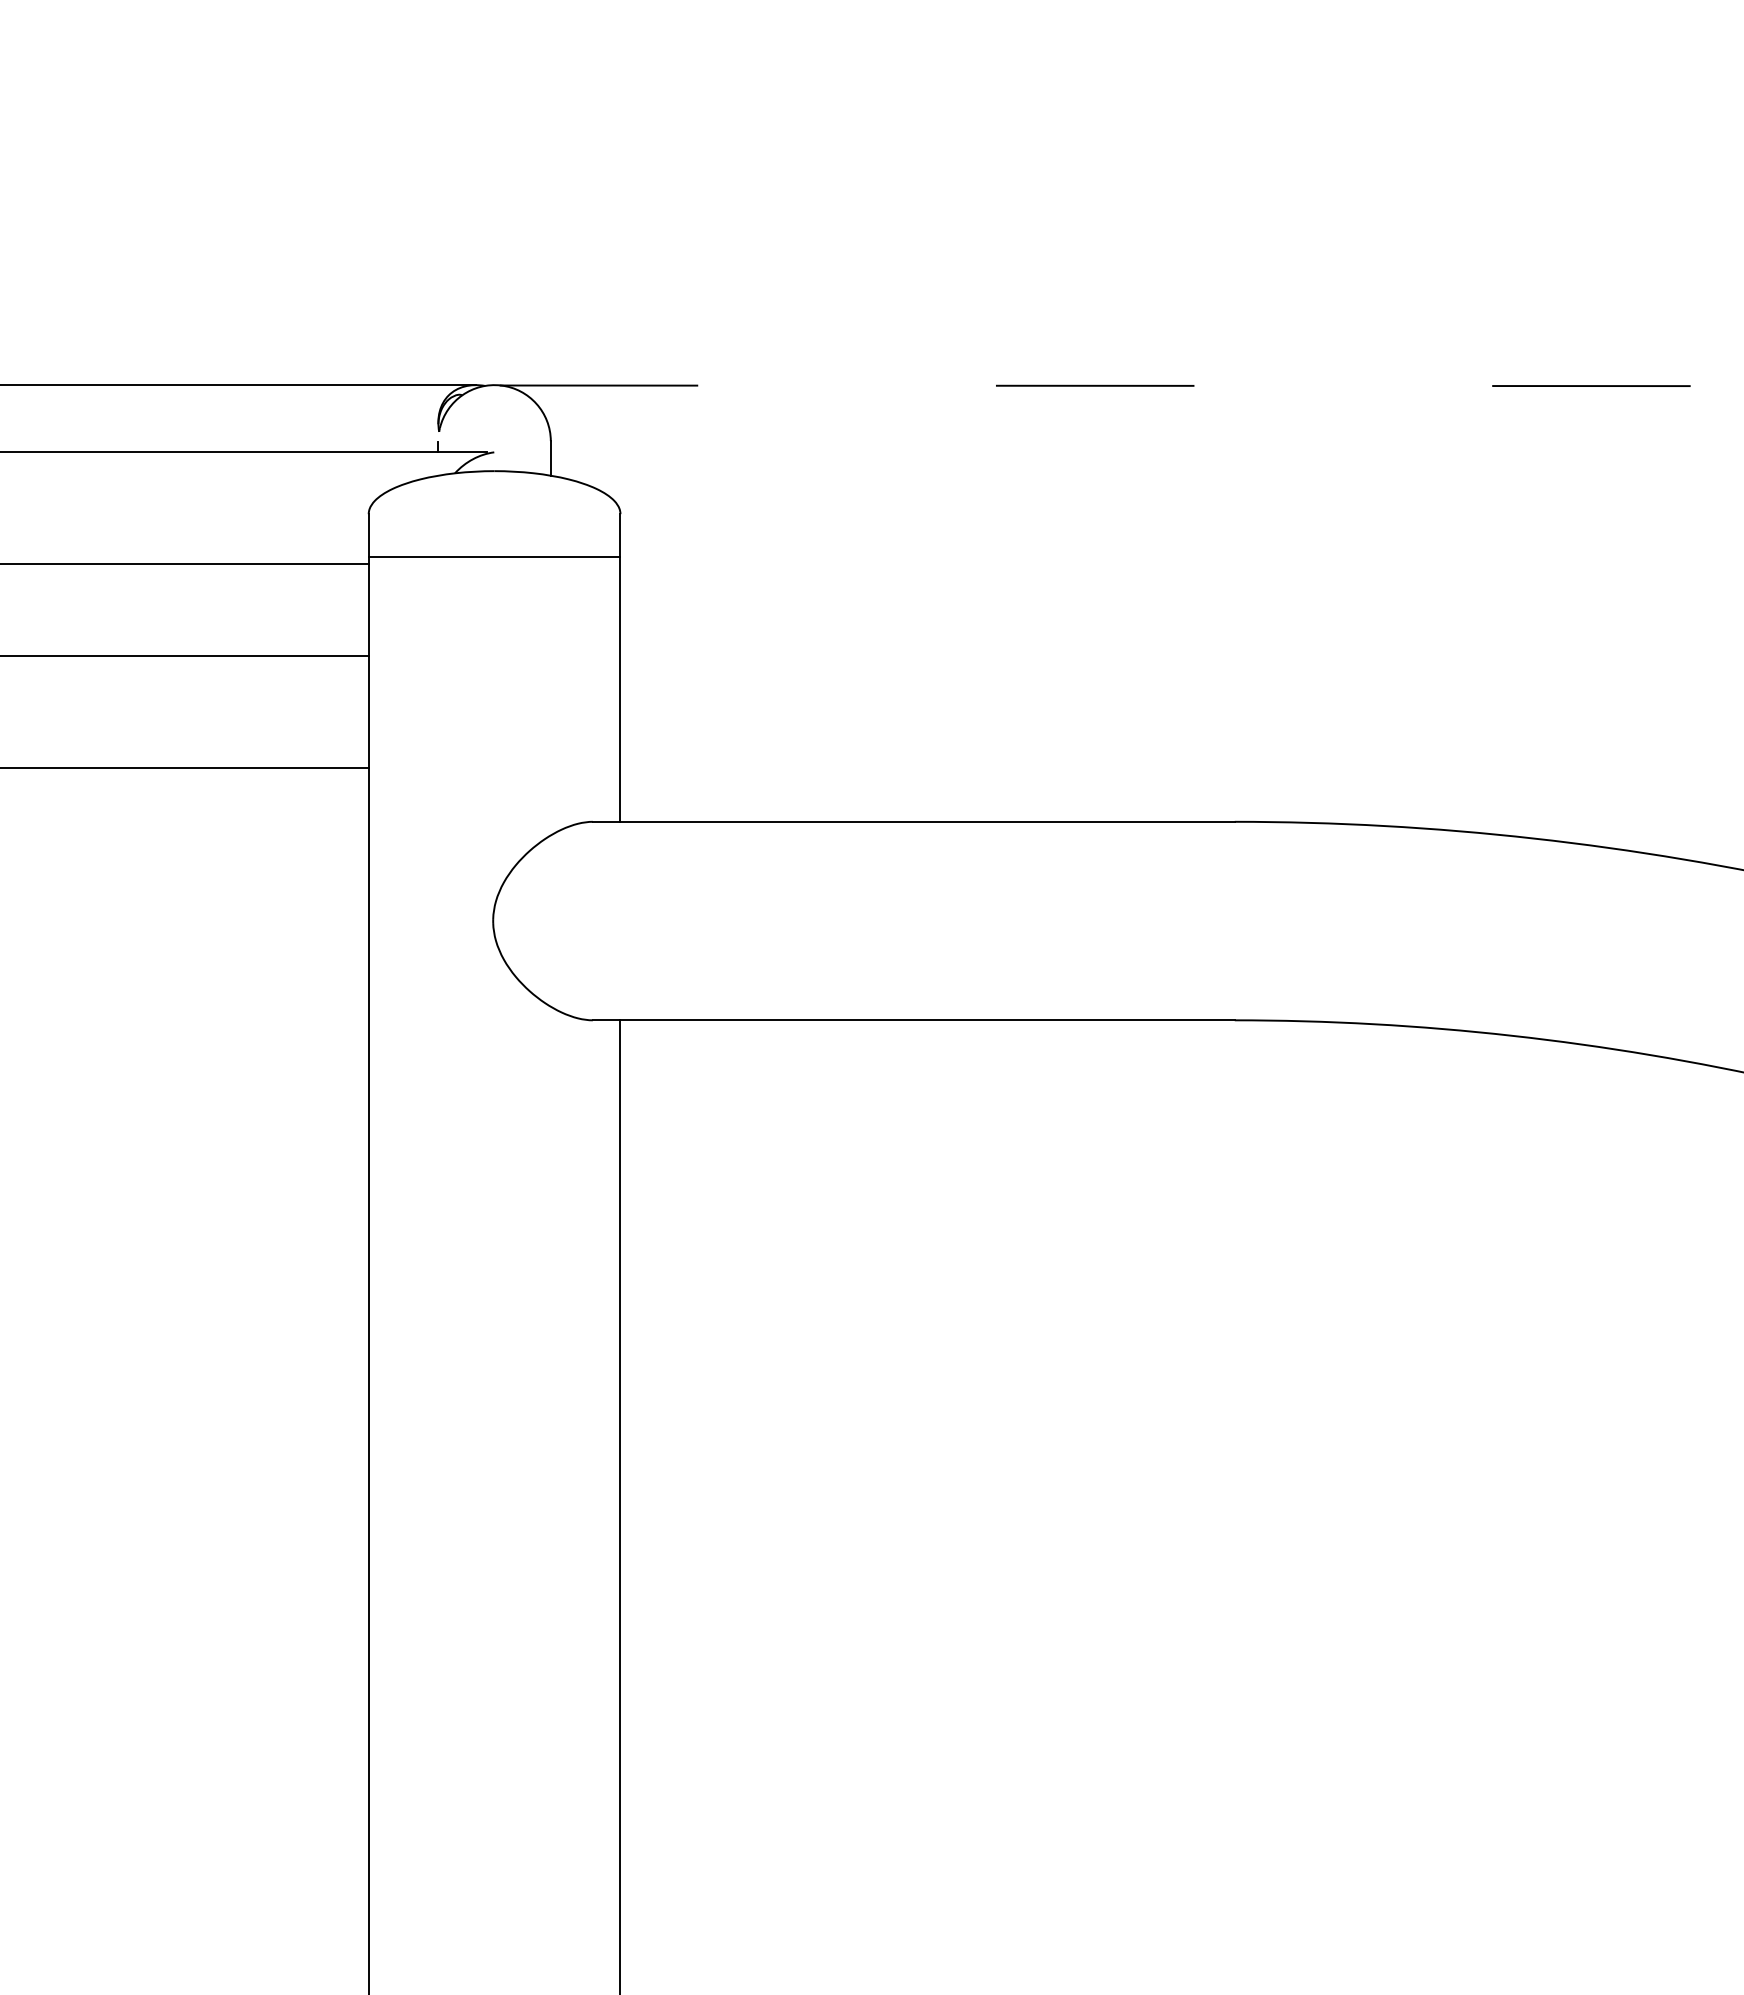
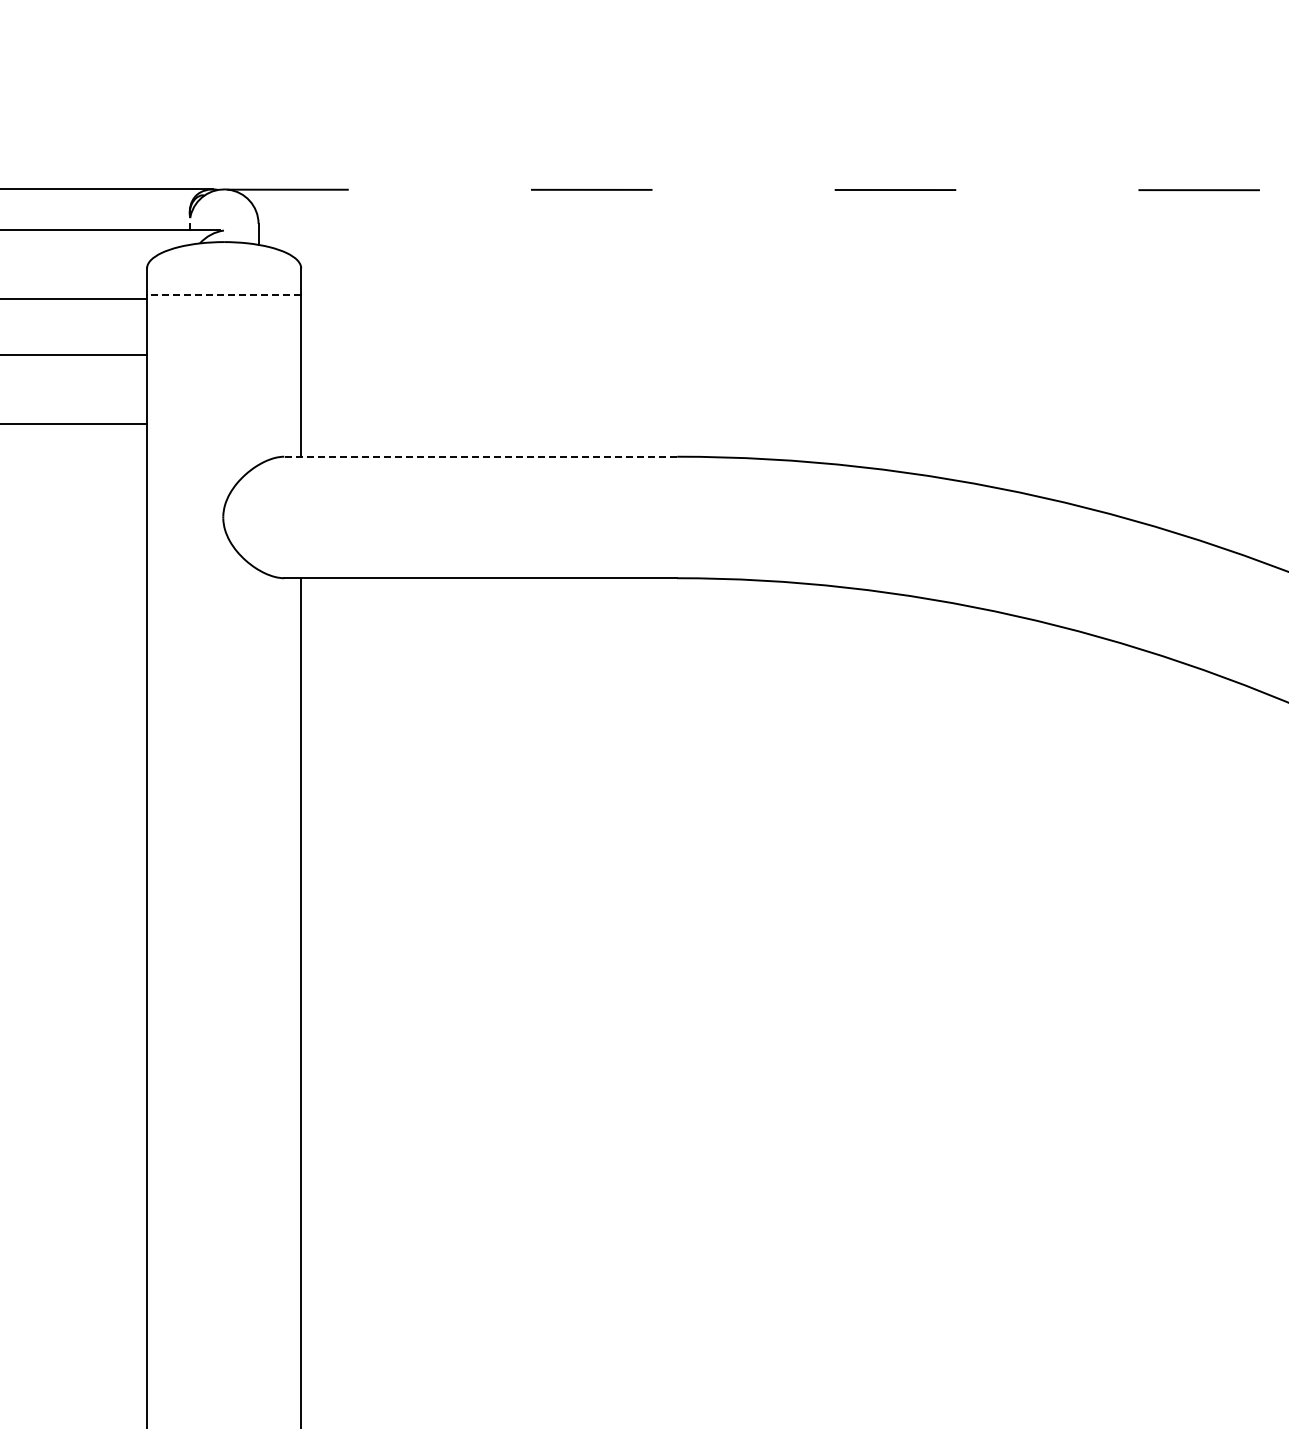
line: (493, 556) -> (223, 294), solid -> dashed
line: (913, 821) -> (480, 456), solid -> dashed

